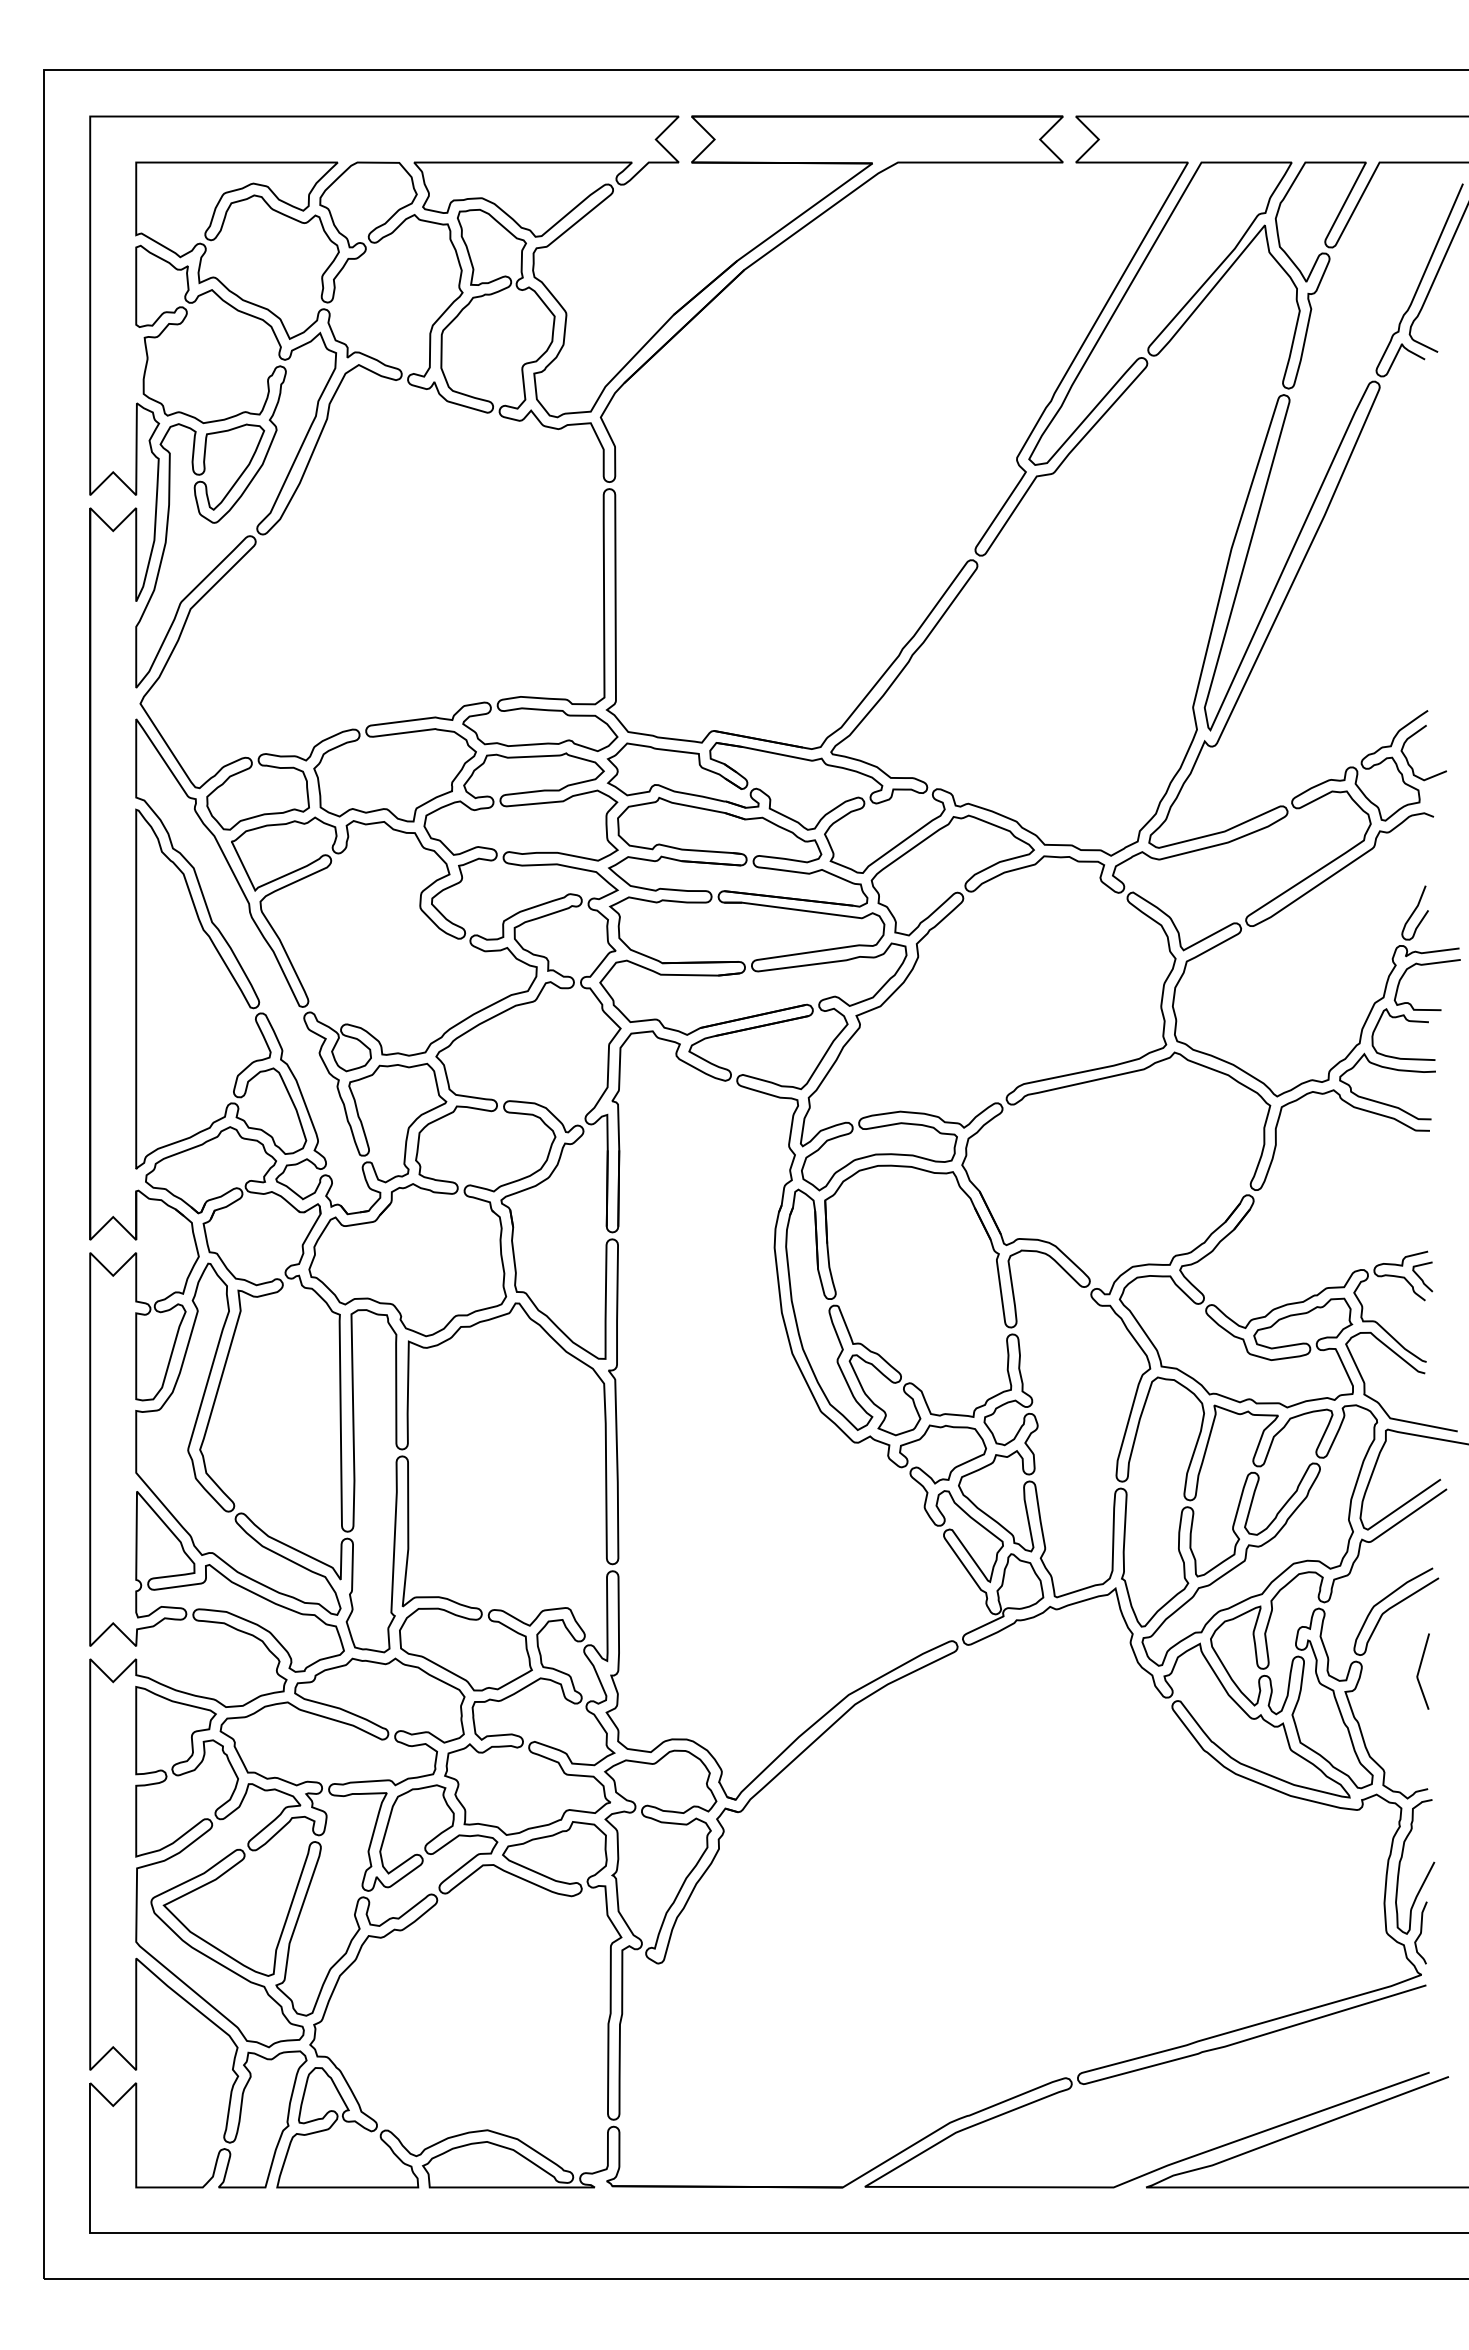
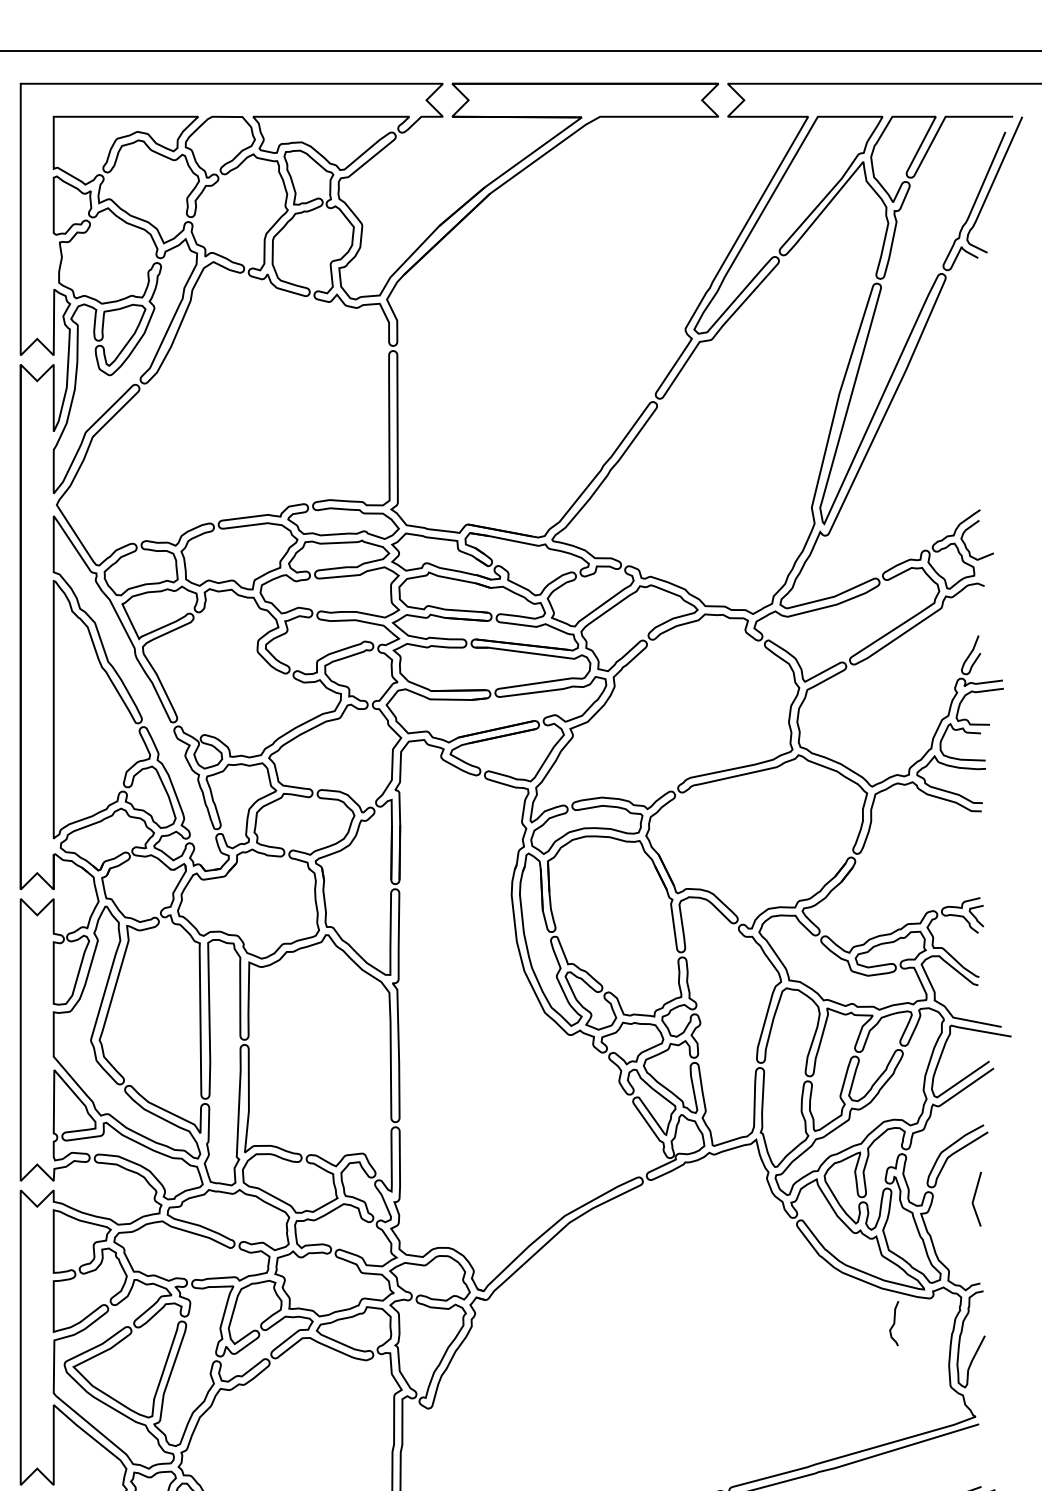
curve: (1420, 1932) -> (893, 1323), moved

